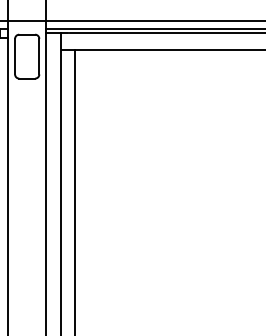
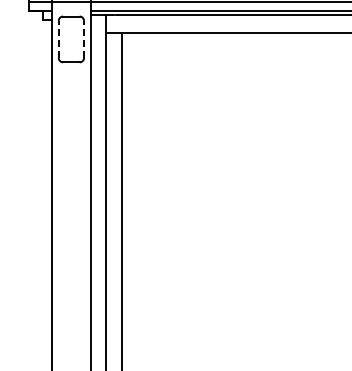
line: (14, 56) -> (58, 39), solid -> dashed
line: (39, 56) -> (84, 39), solid -> dashed

